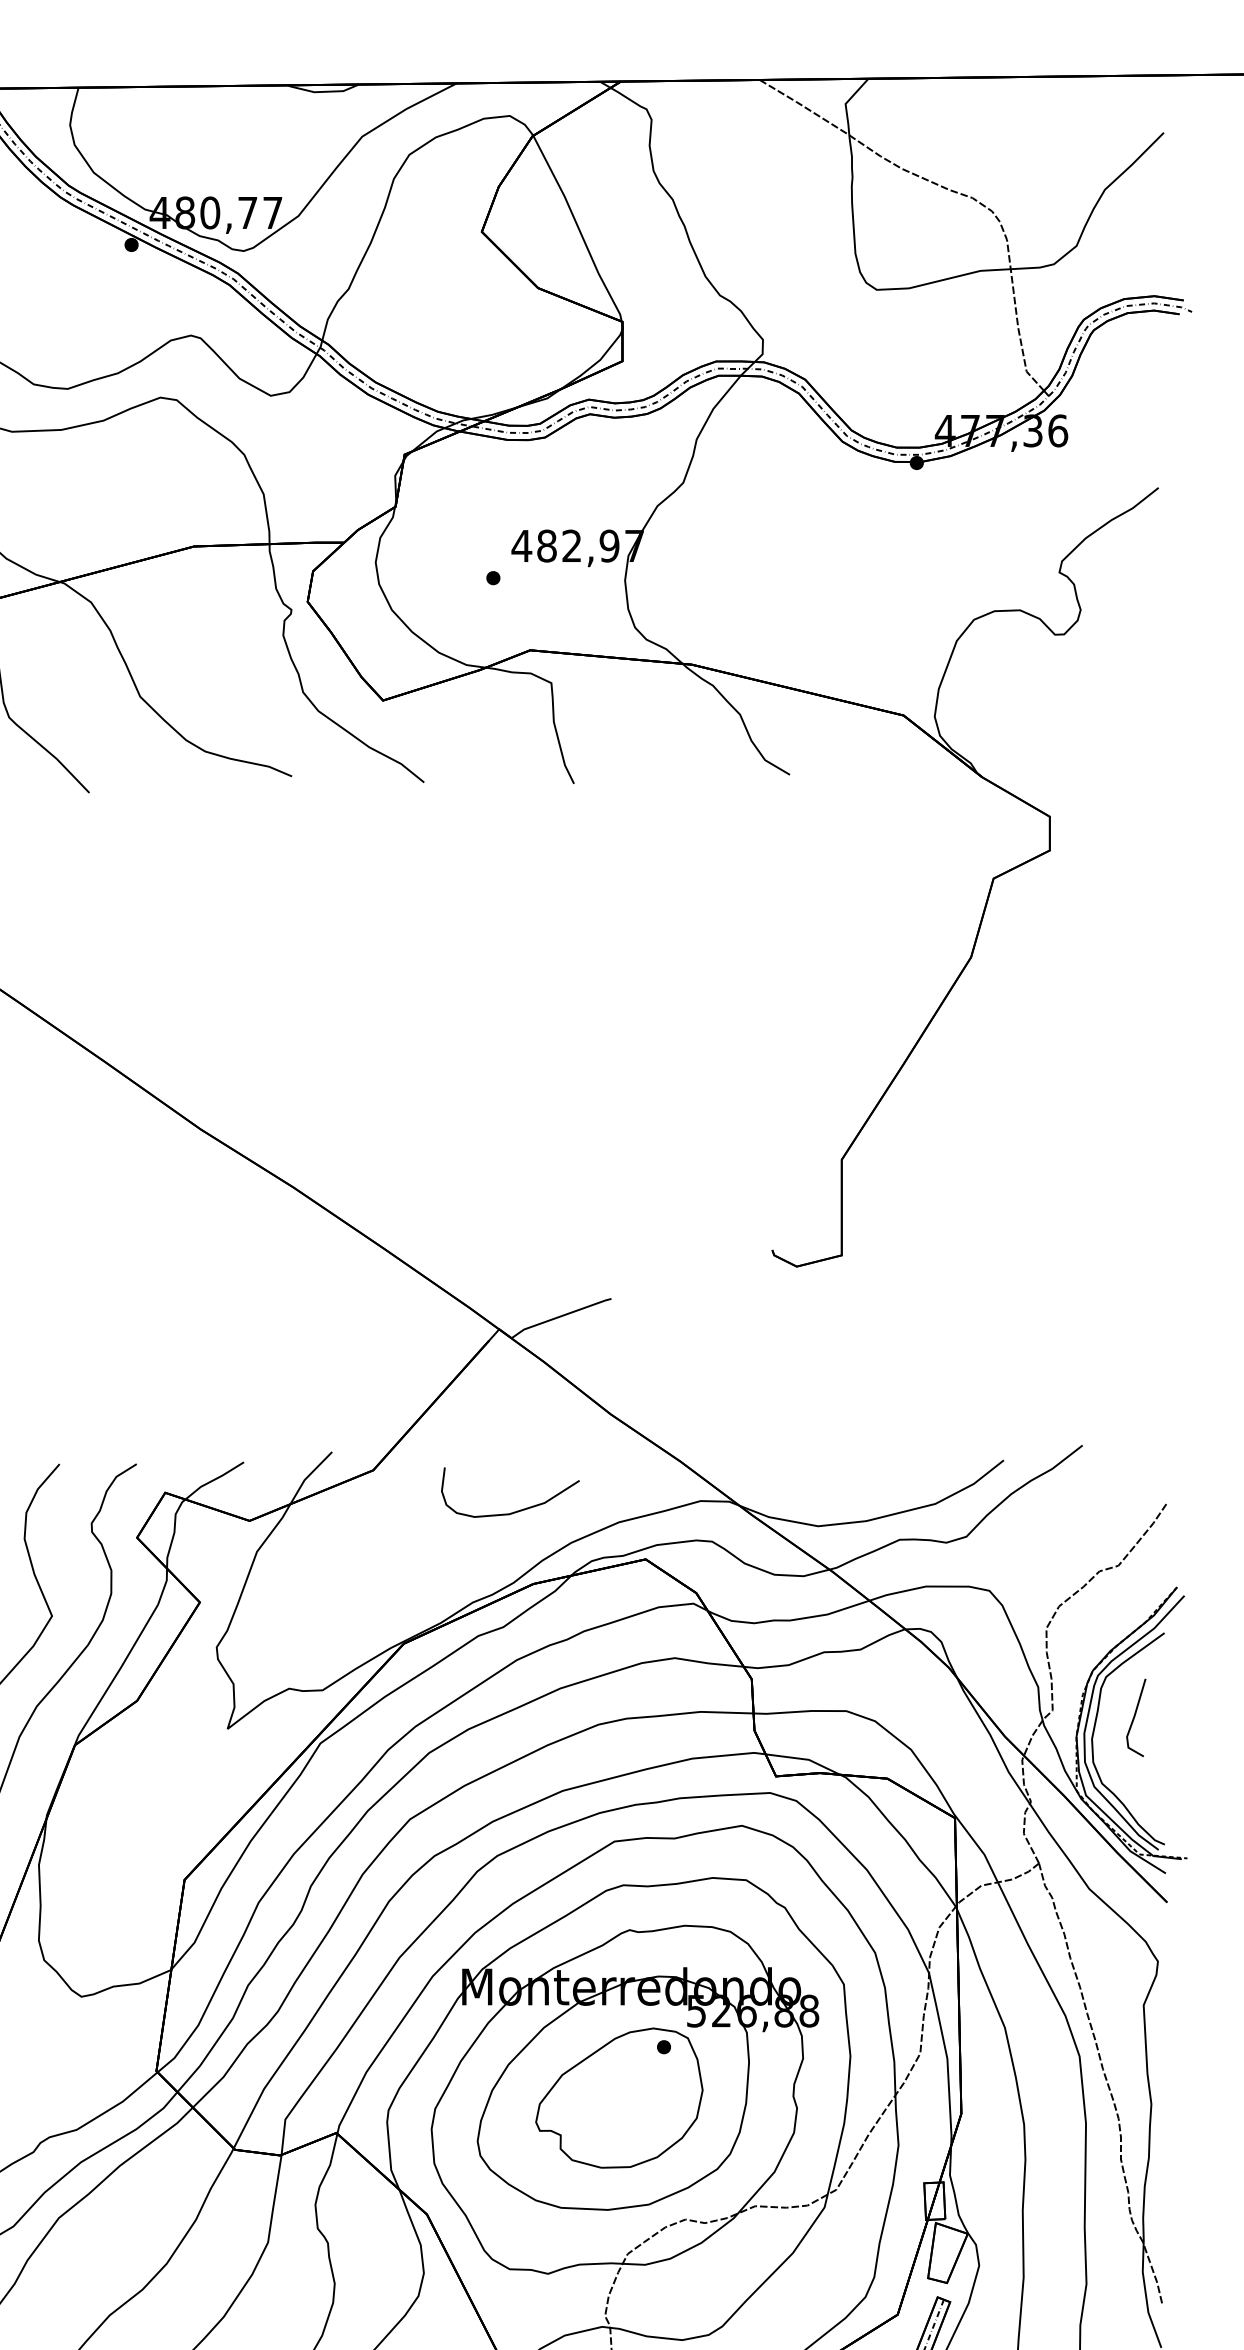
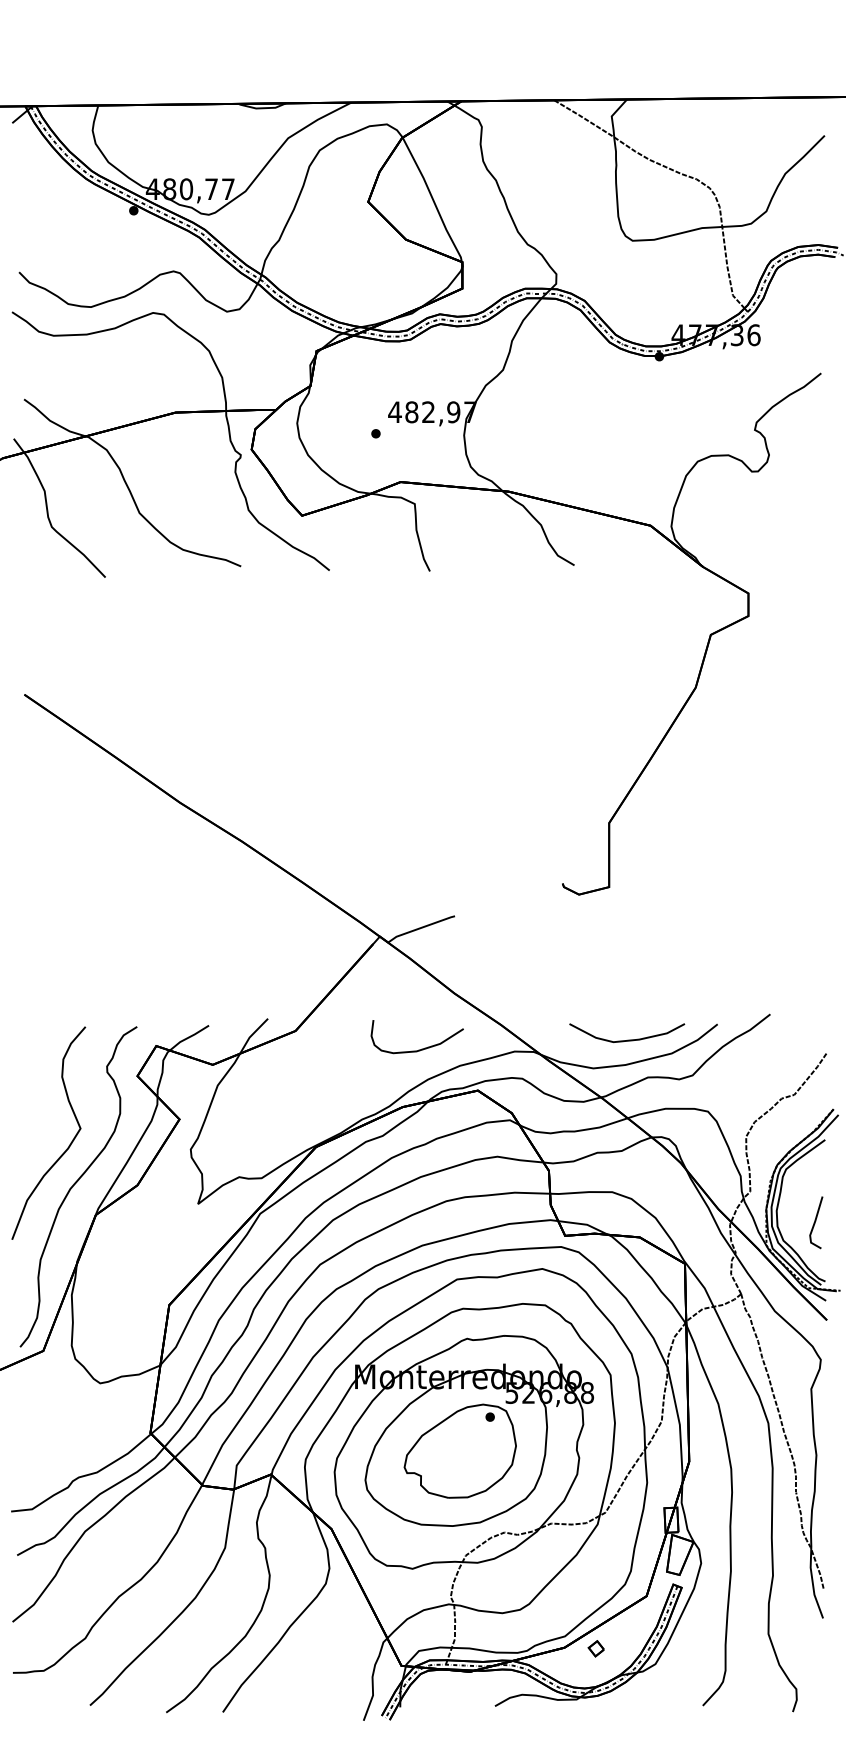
curve: (869, 1483) -> (627, 1039), added
curve: (516, 1509) -> (421, 1048), moved
line: (1136, 1716) -> (816, 1221), moved

